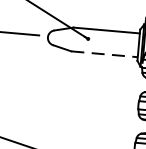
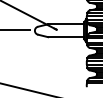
line: (105, 54) -> (66, 37), dashed -> solid

